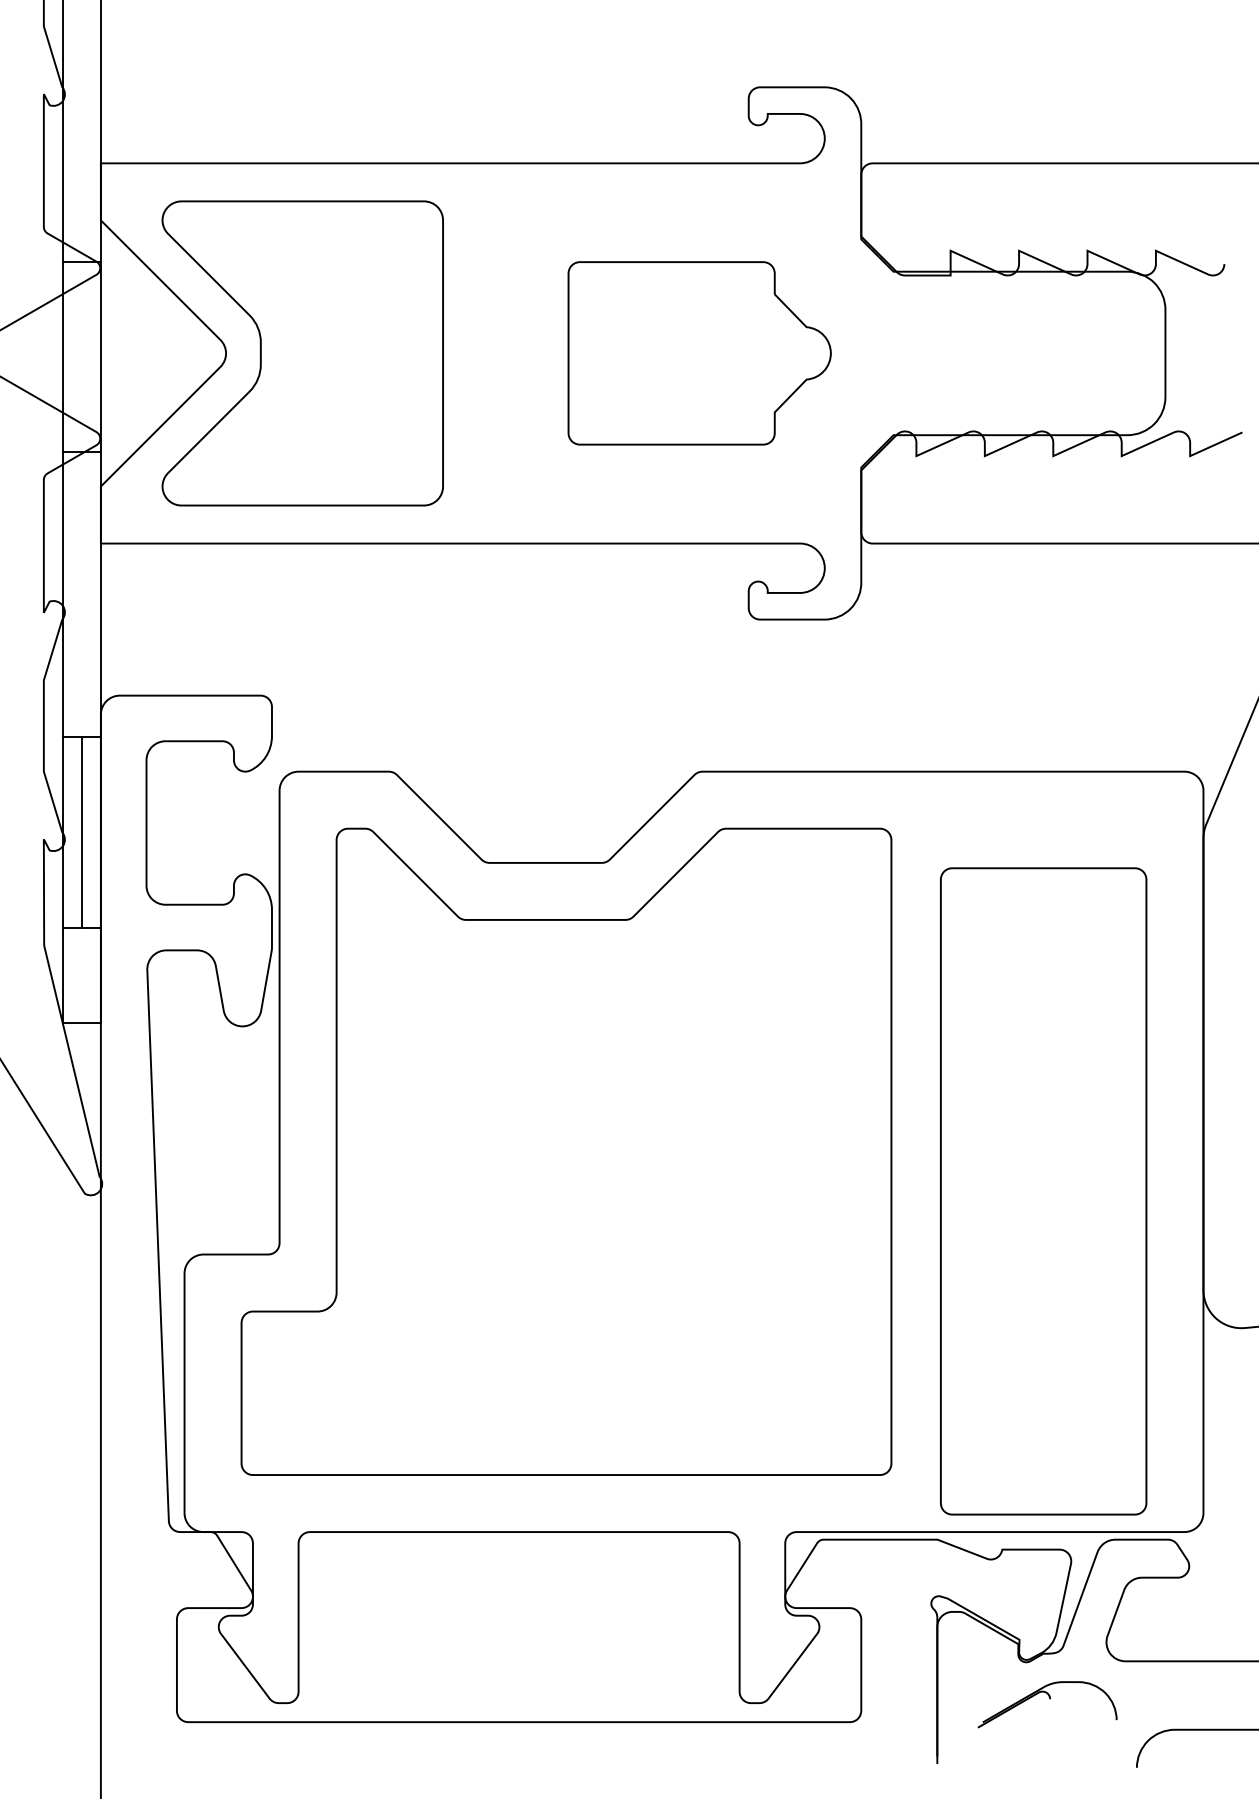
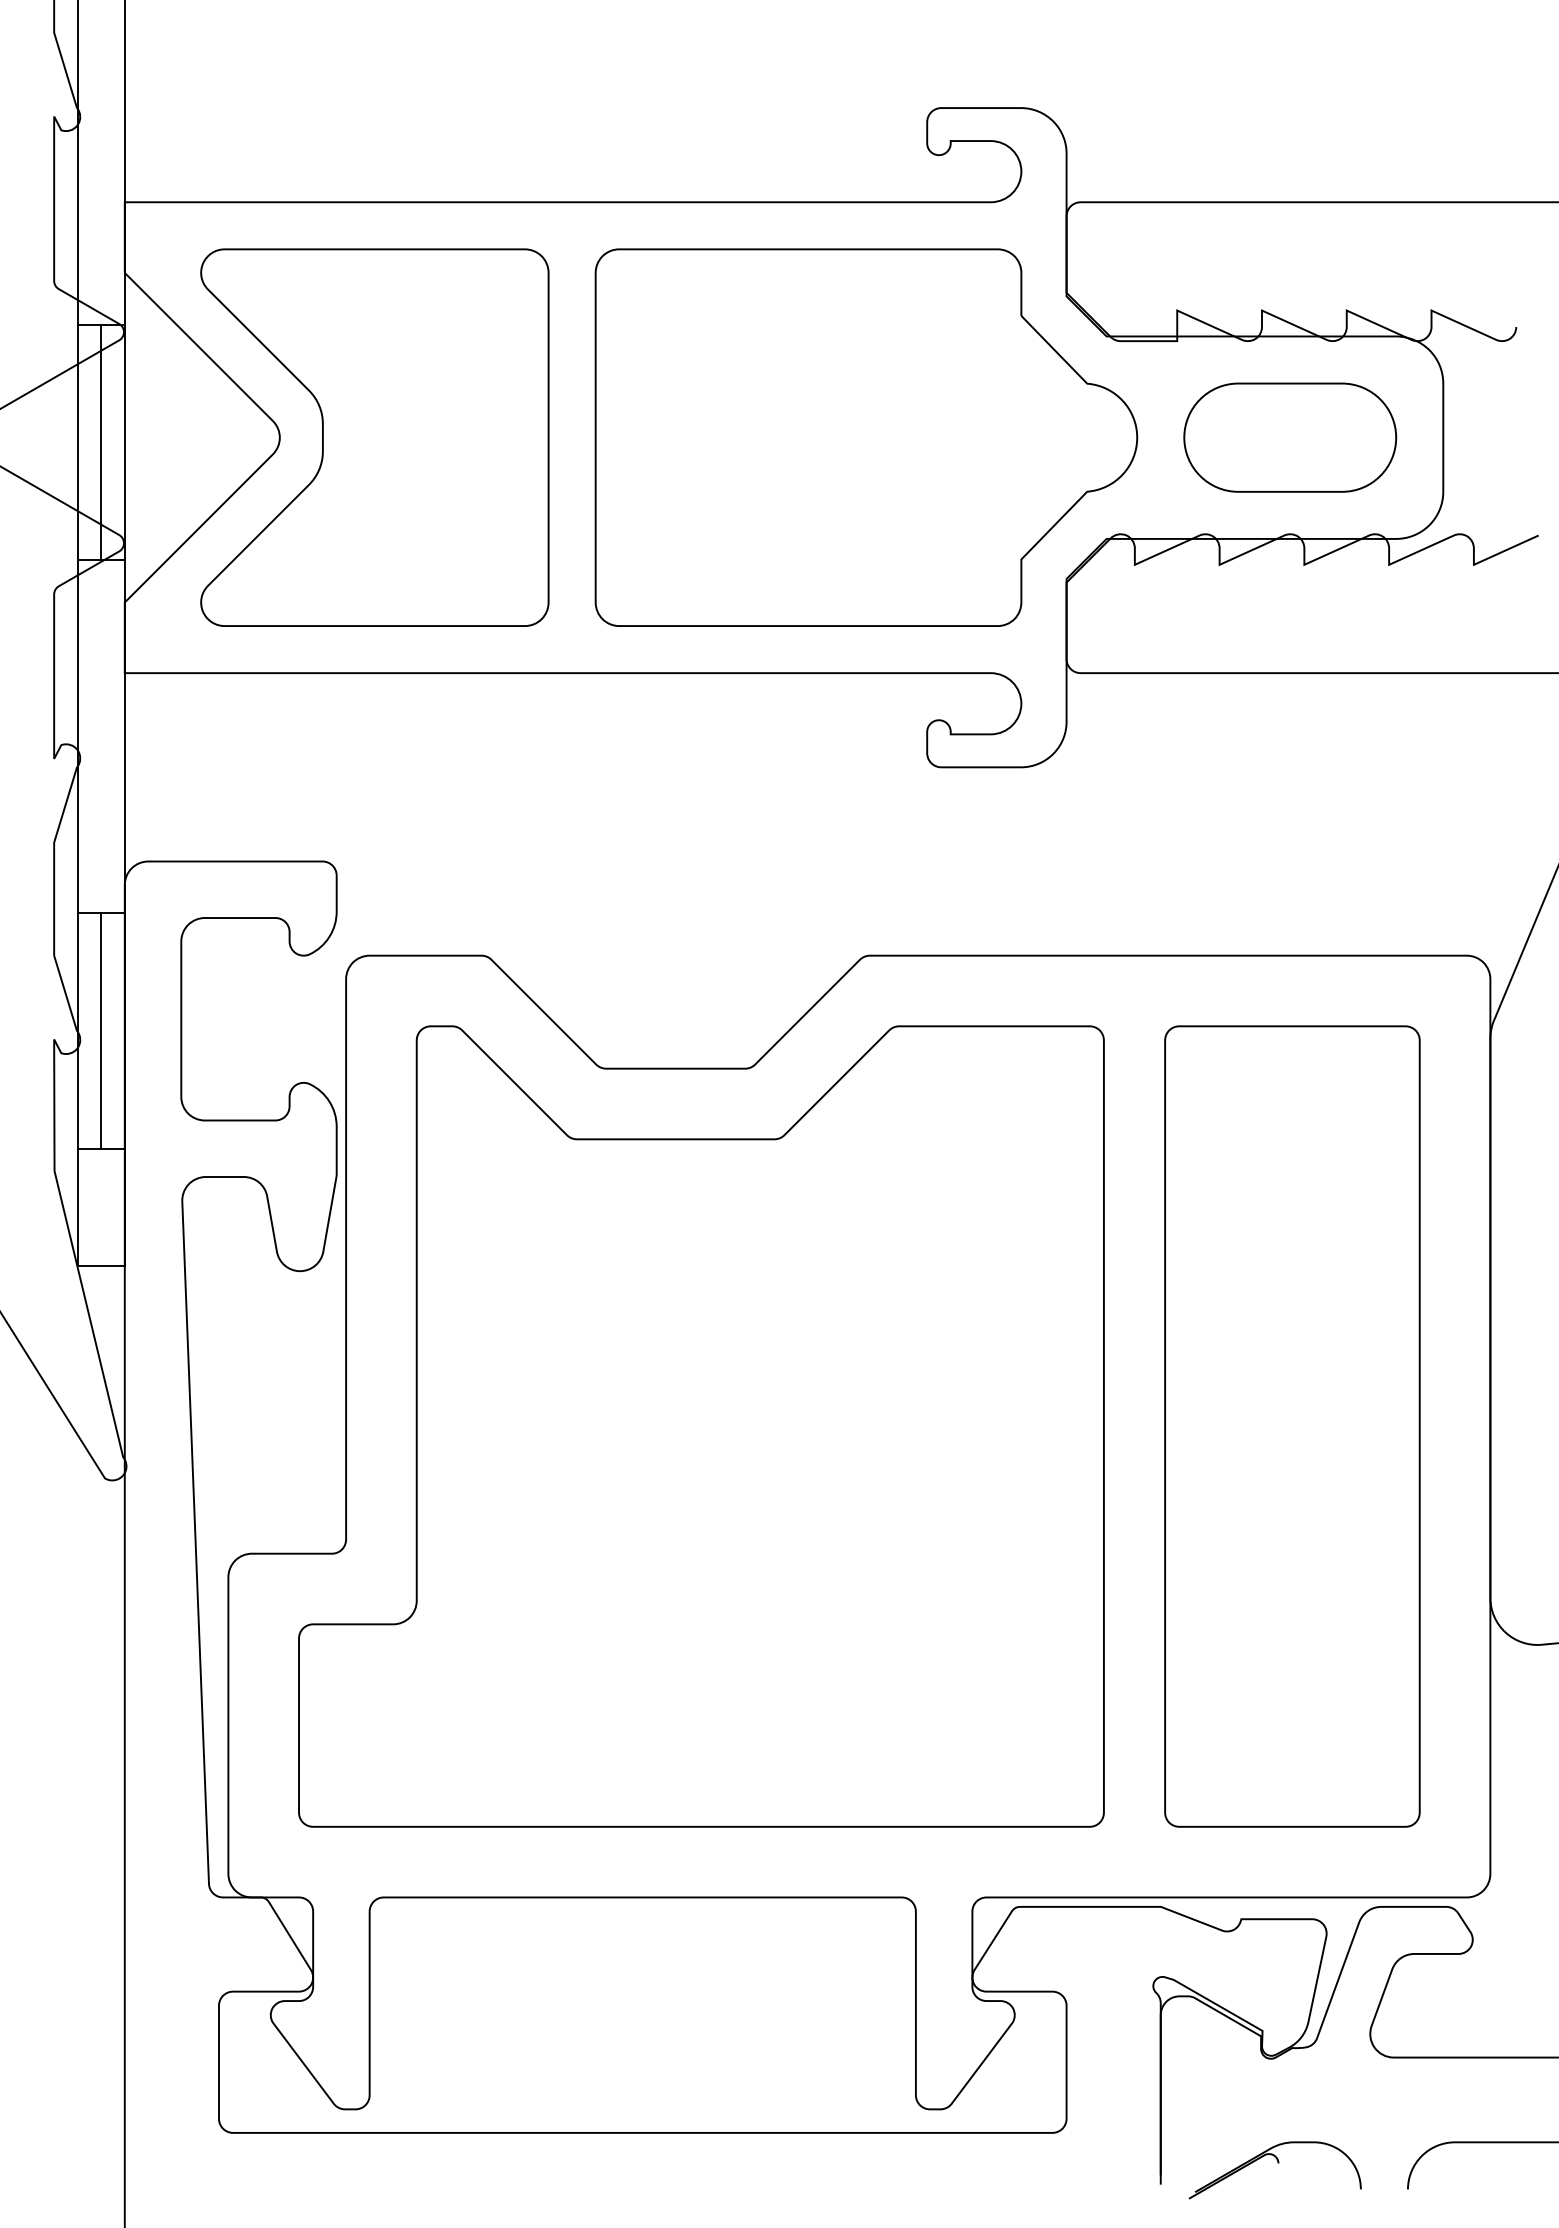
part: (699, 353) -> (866, 437), size x1.67
part: (1042, 353) -> (1290, 437), added
line: (82, 357) -> (101, 442), added
part: (1043, 1191) -> (1292, 1426), moved
part: (1049, 1699) -> (1277, 2163), moved

